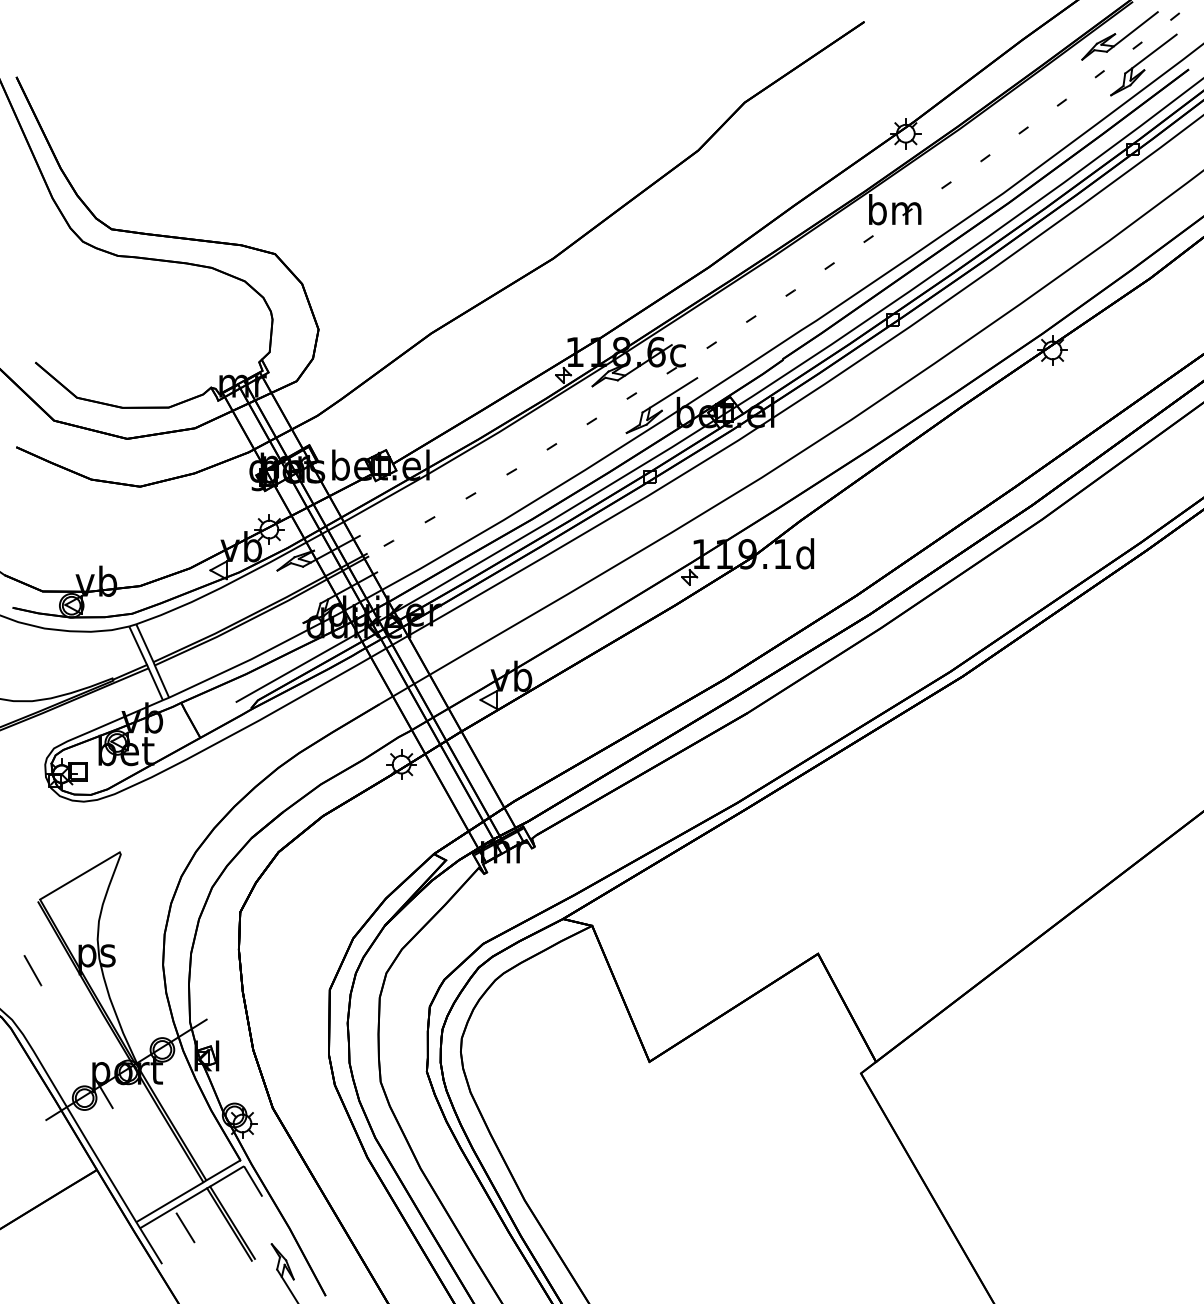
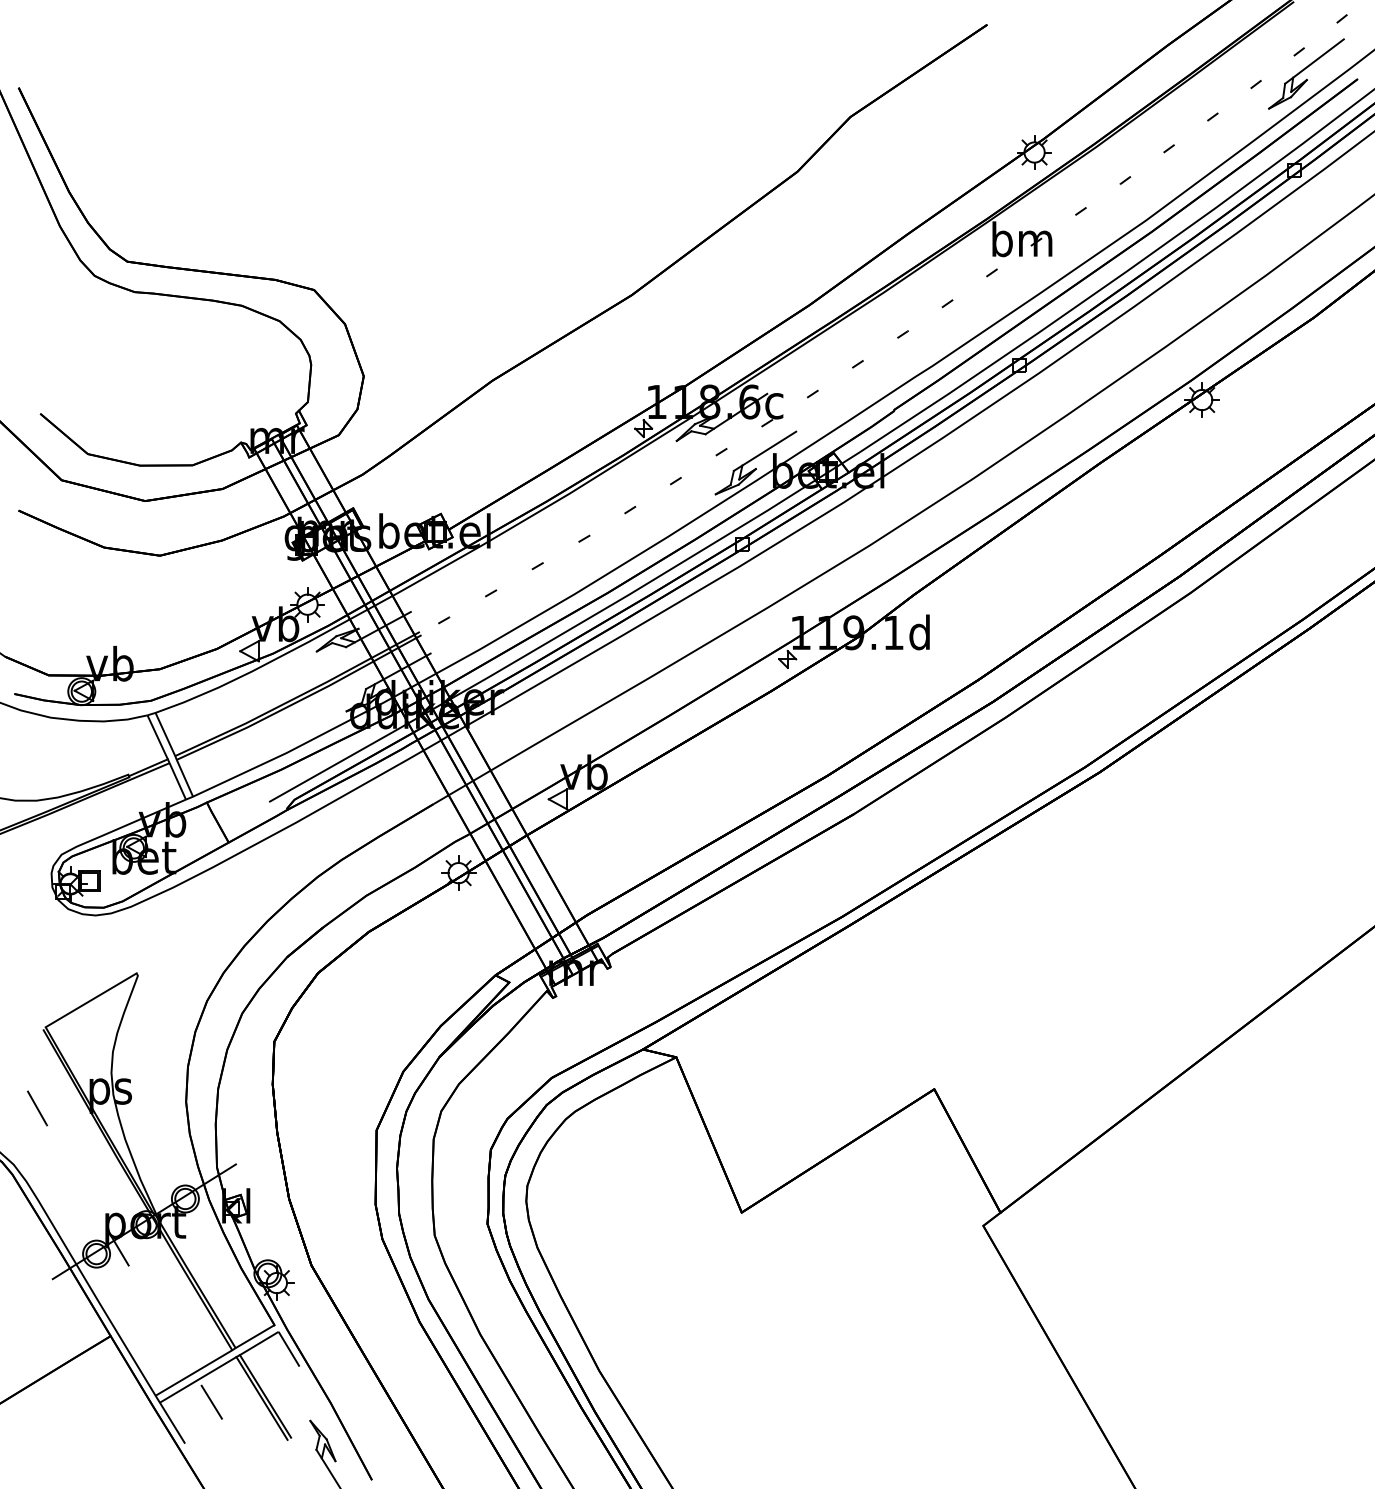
part: (1120, 35) -> (1279, 40), removed

